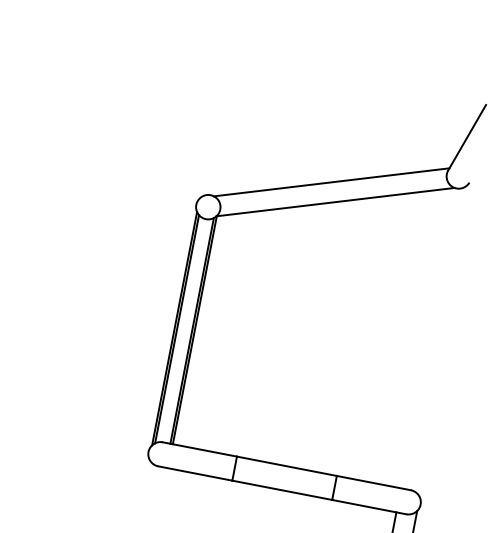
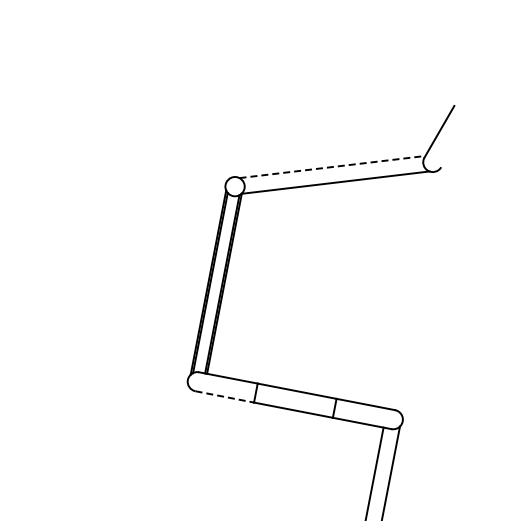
line: (331, 182) -> (332, 167), solid -> dashed
line: (194, 472) -> (224, 396), solid -> dashed

